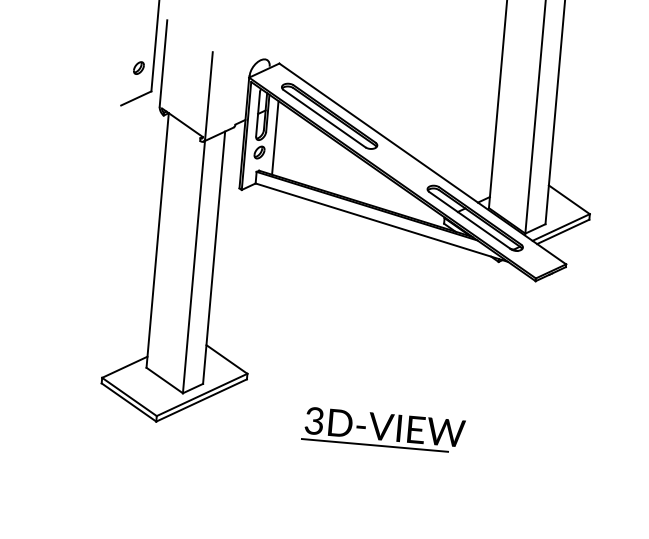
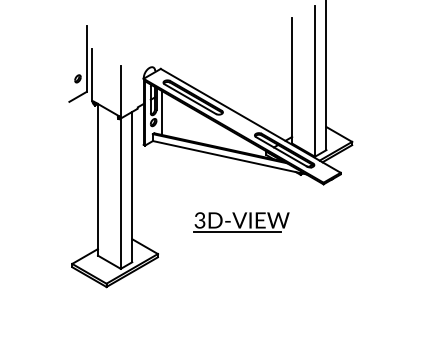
part: (383, 430) -> (241, 222), moved

